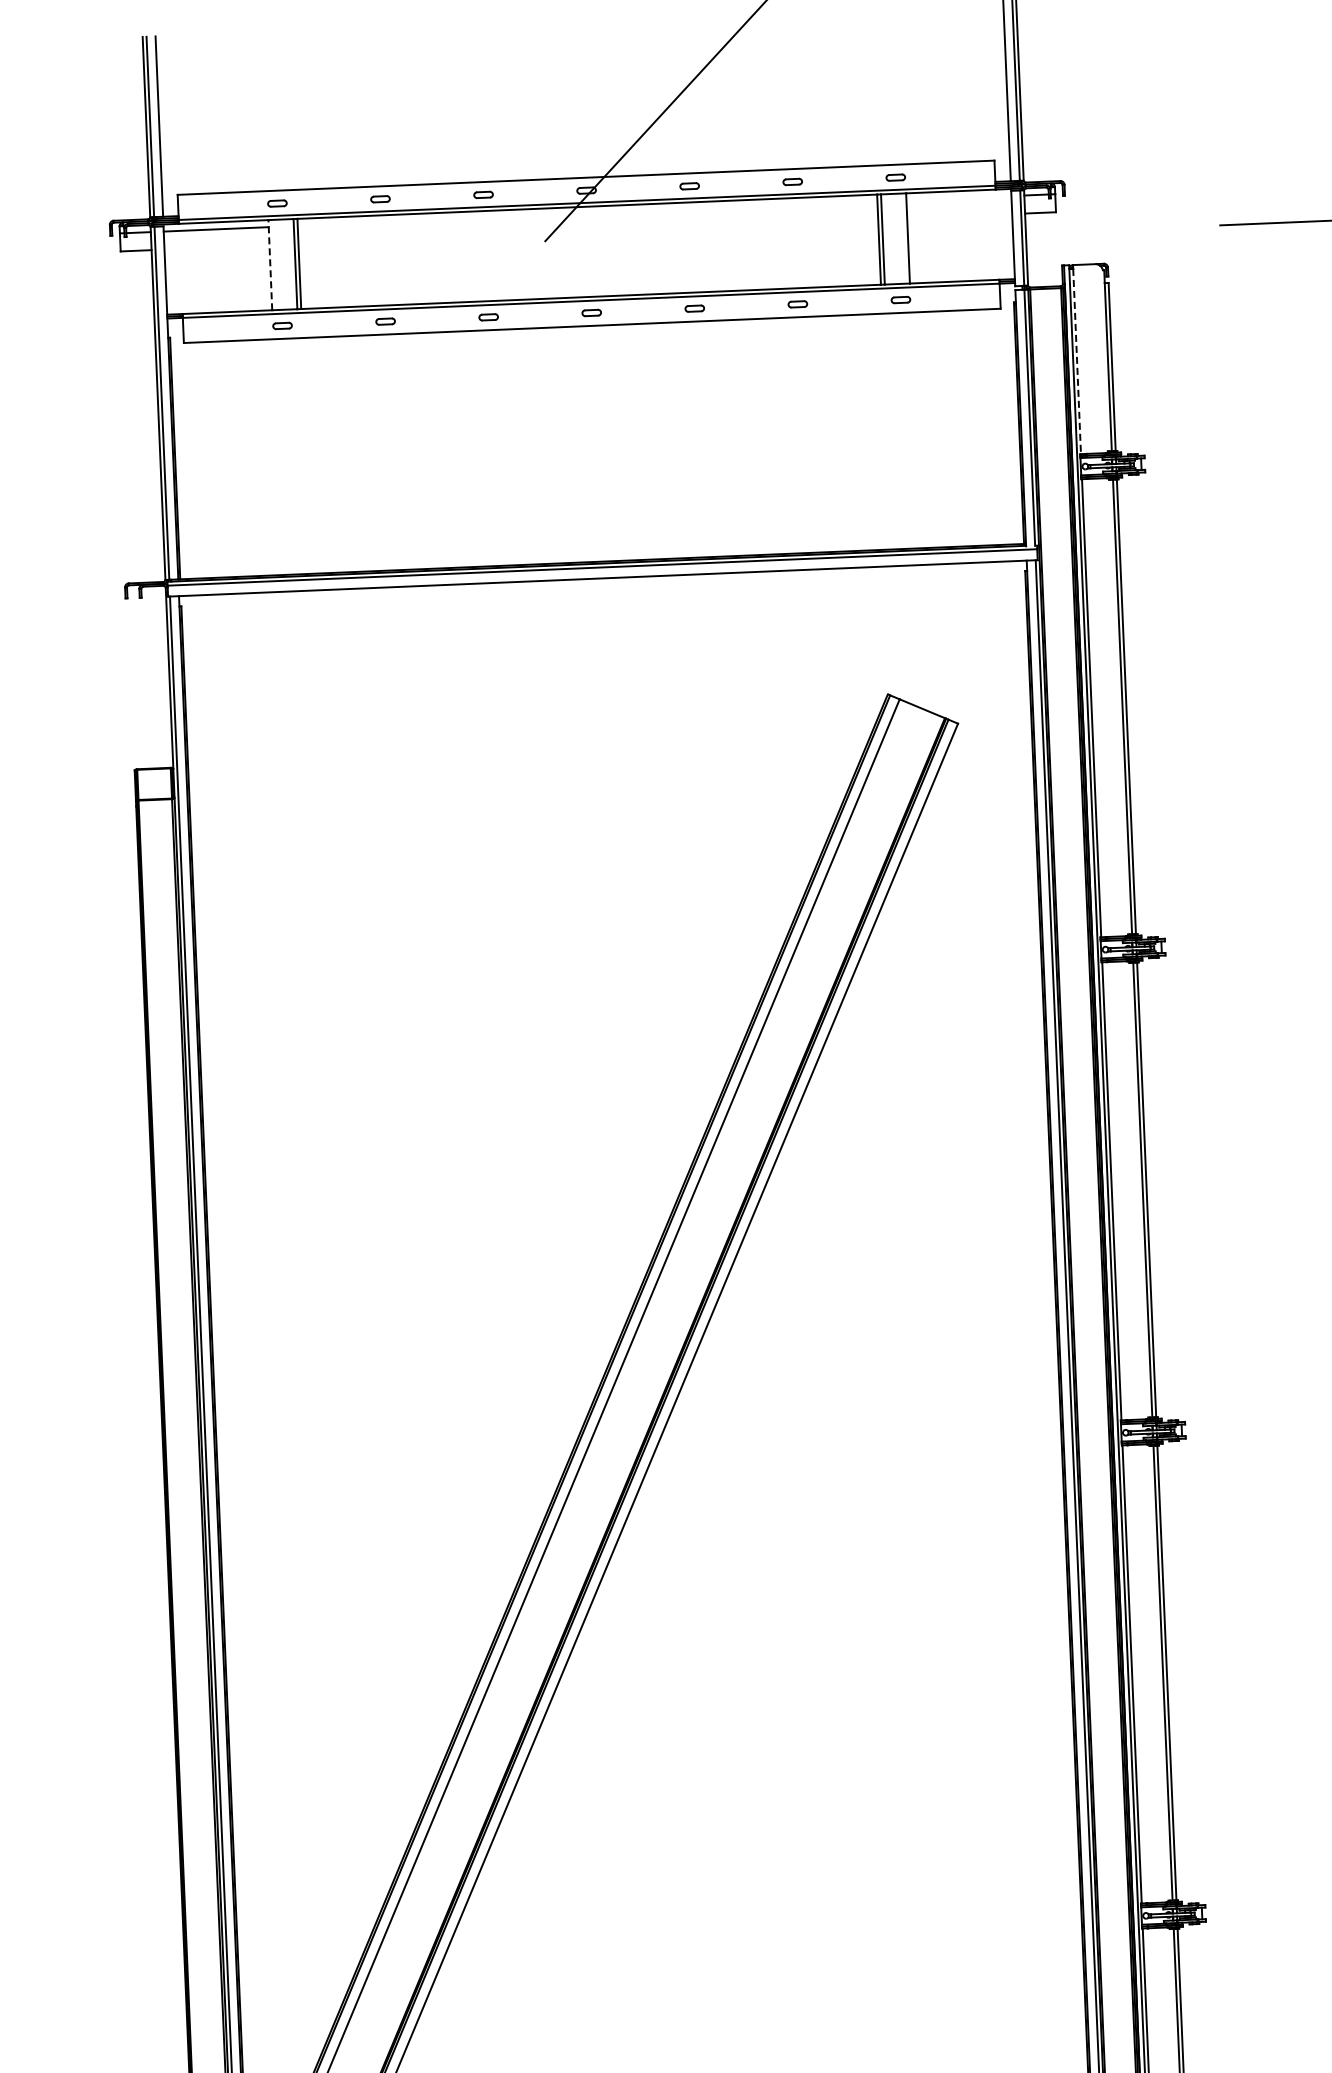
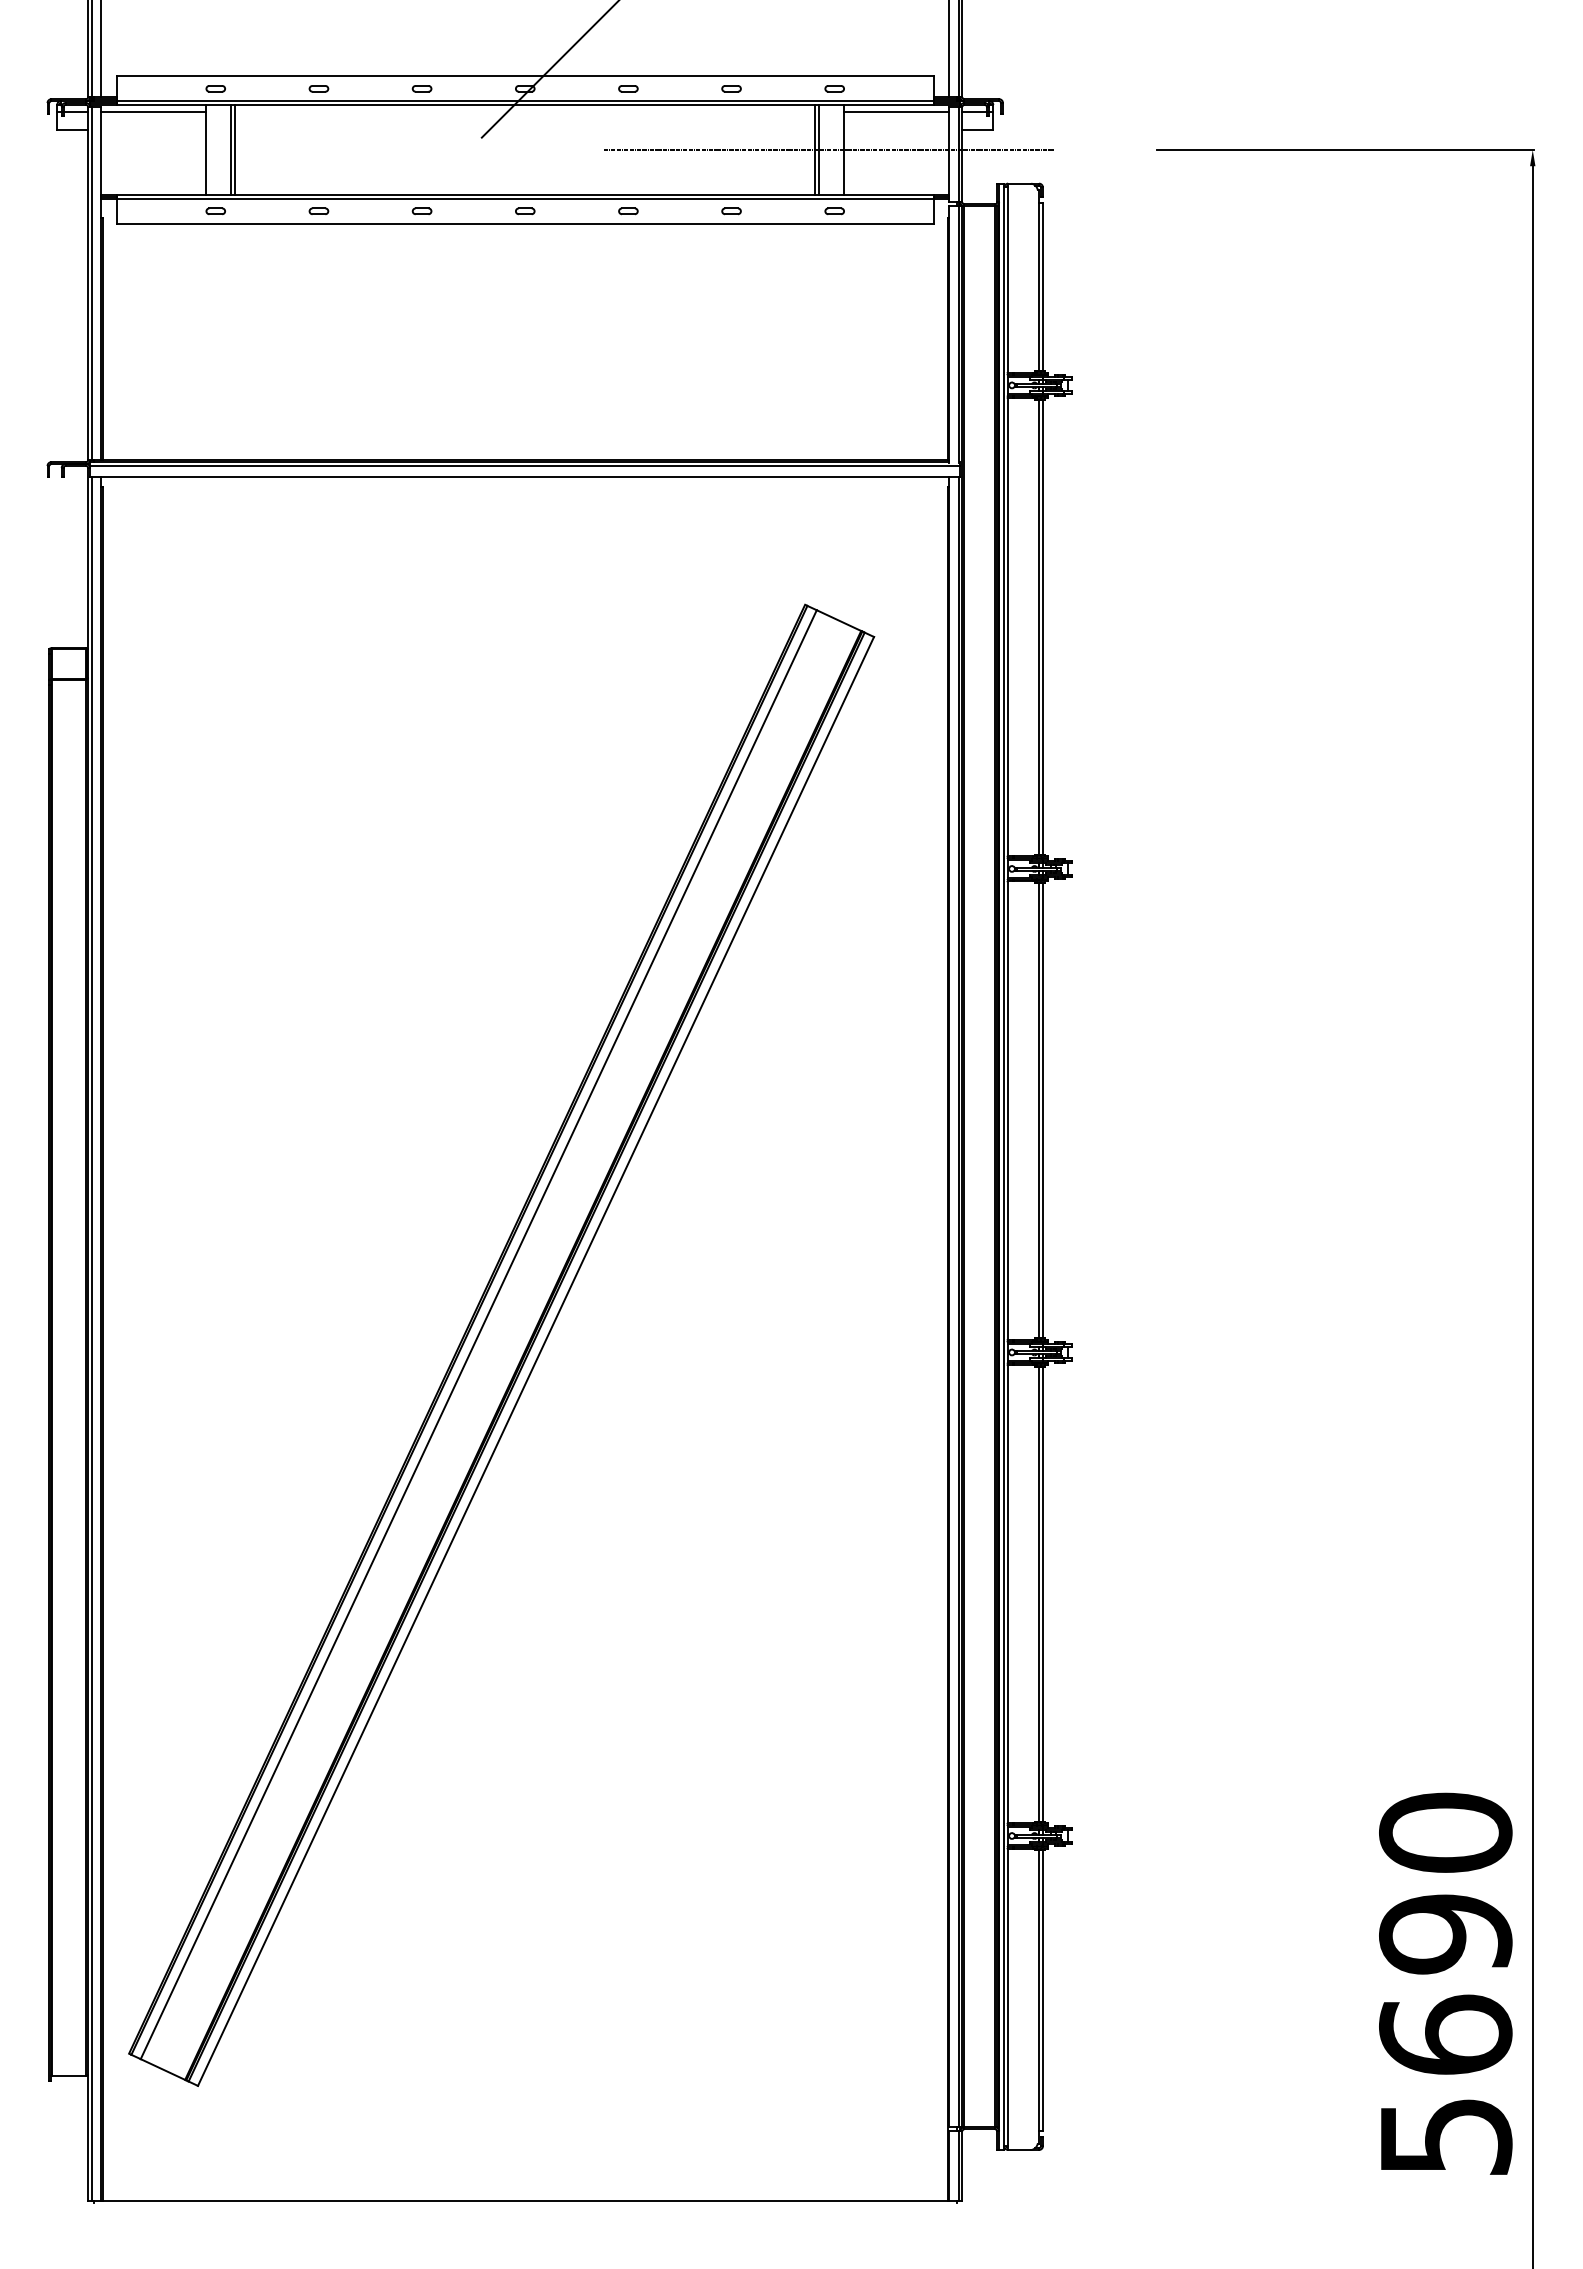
line: (958, 198) -> (896, 112), added
line: (893, 239) -> (829, 150), added
line: (270, 264) -> (206, 149), dashed -> solid
line: (1077, 361) -> (1008, 280), dashed -> solid

